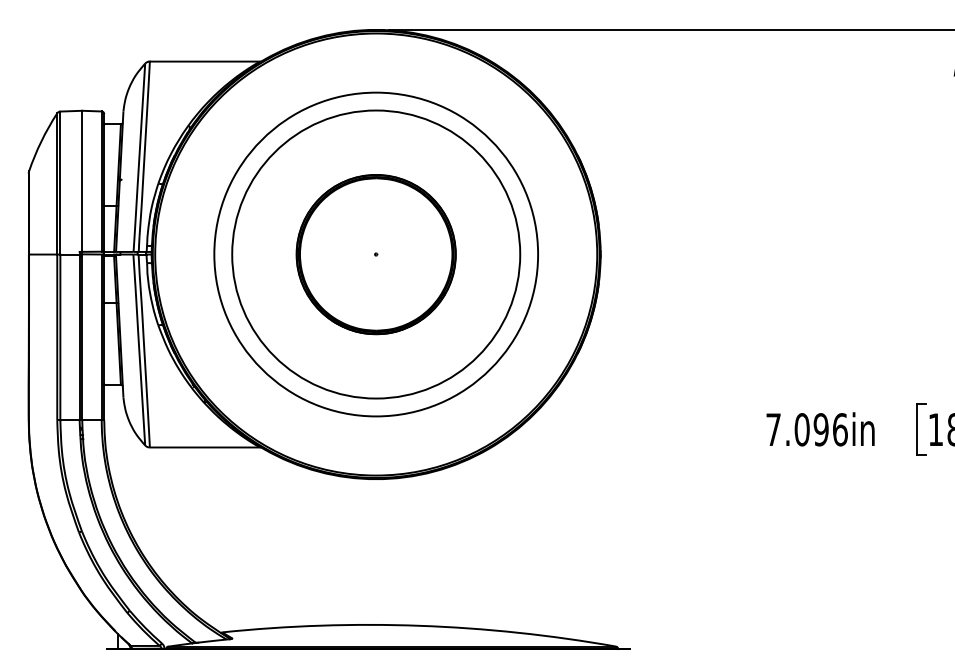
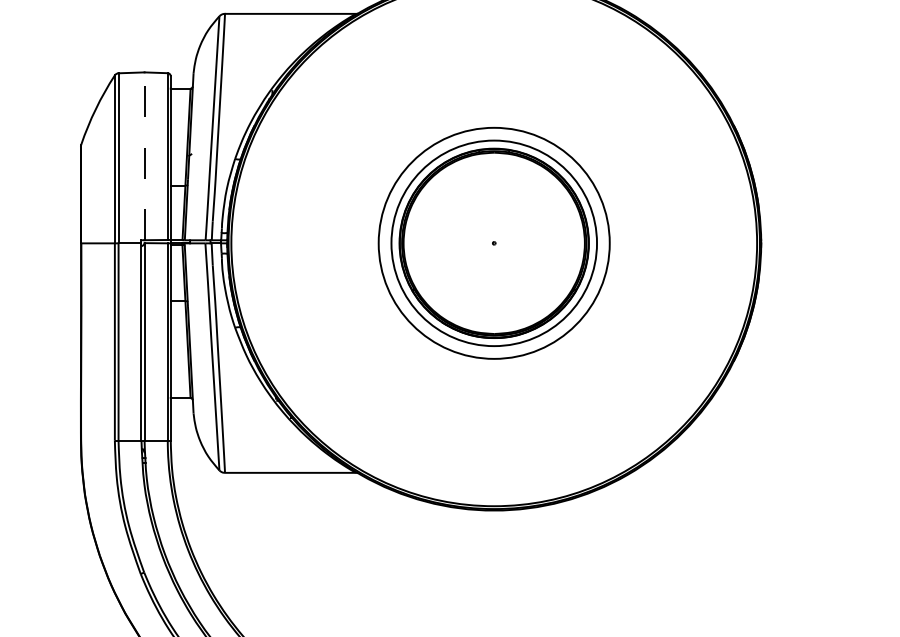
line: (82, 181) -> (144, 156), solid -> dashed
circle: (376, 254) -> (494, 243), size x0.6
circle: (376, 254) -> (494, 243), size x0.6

